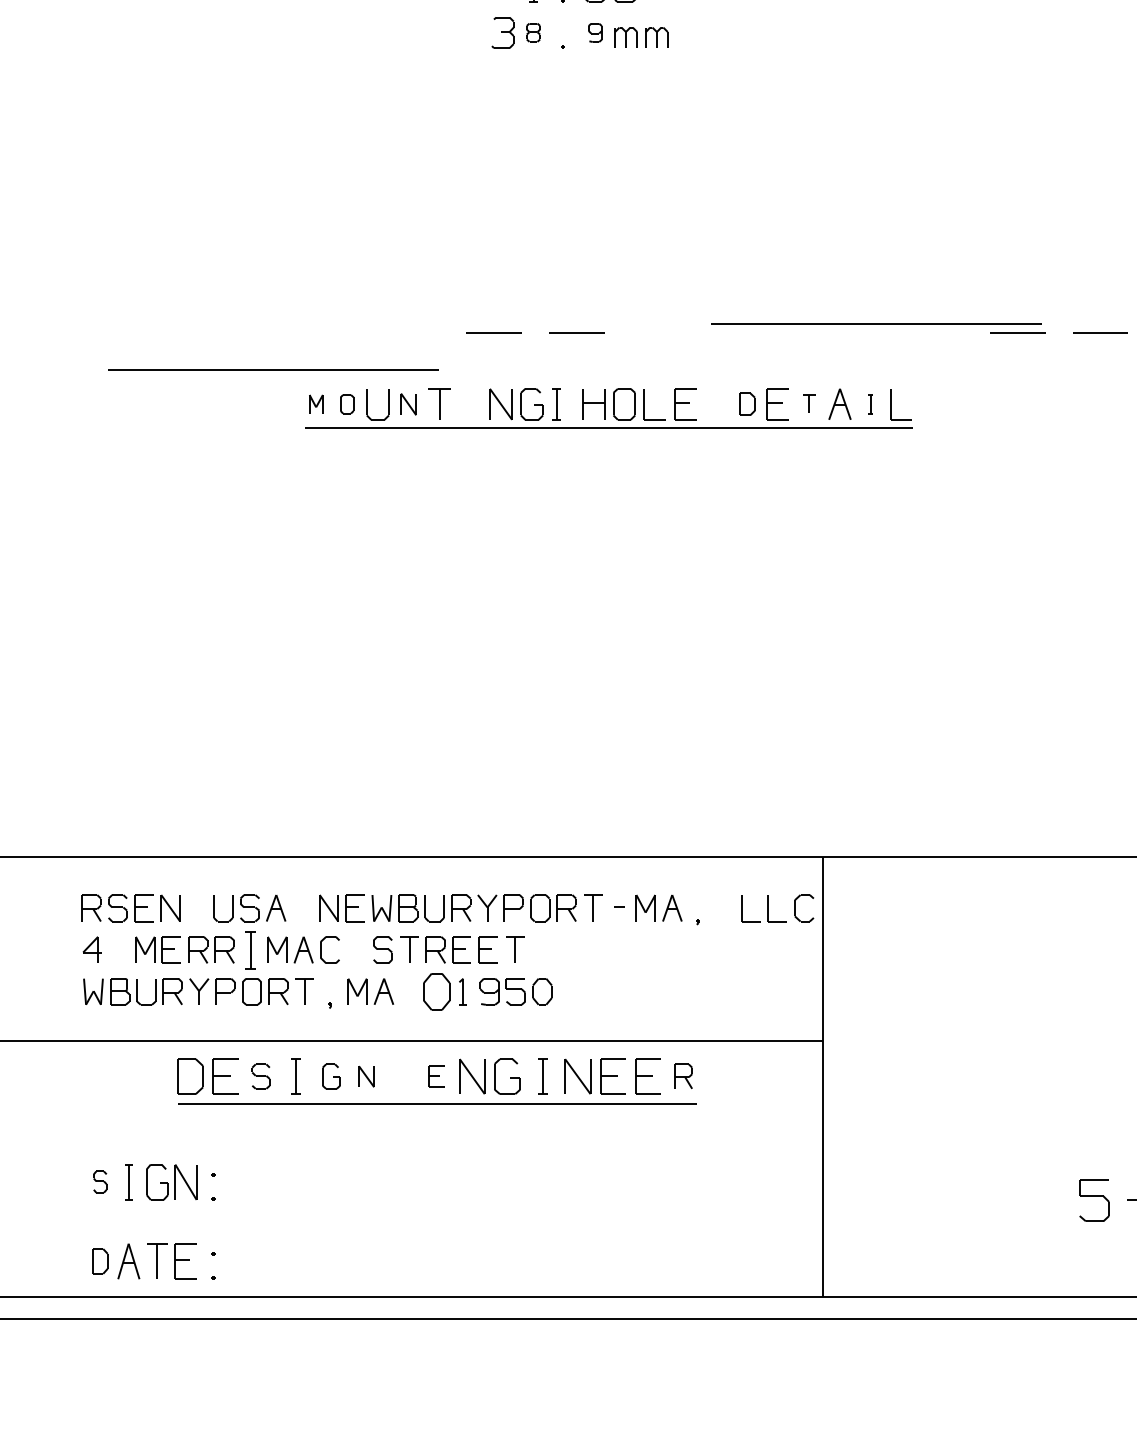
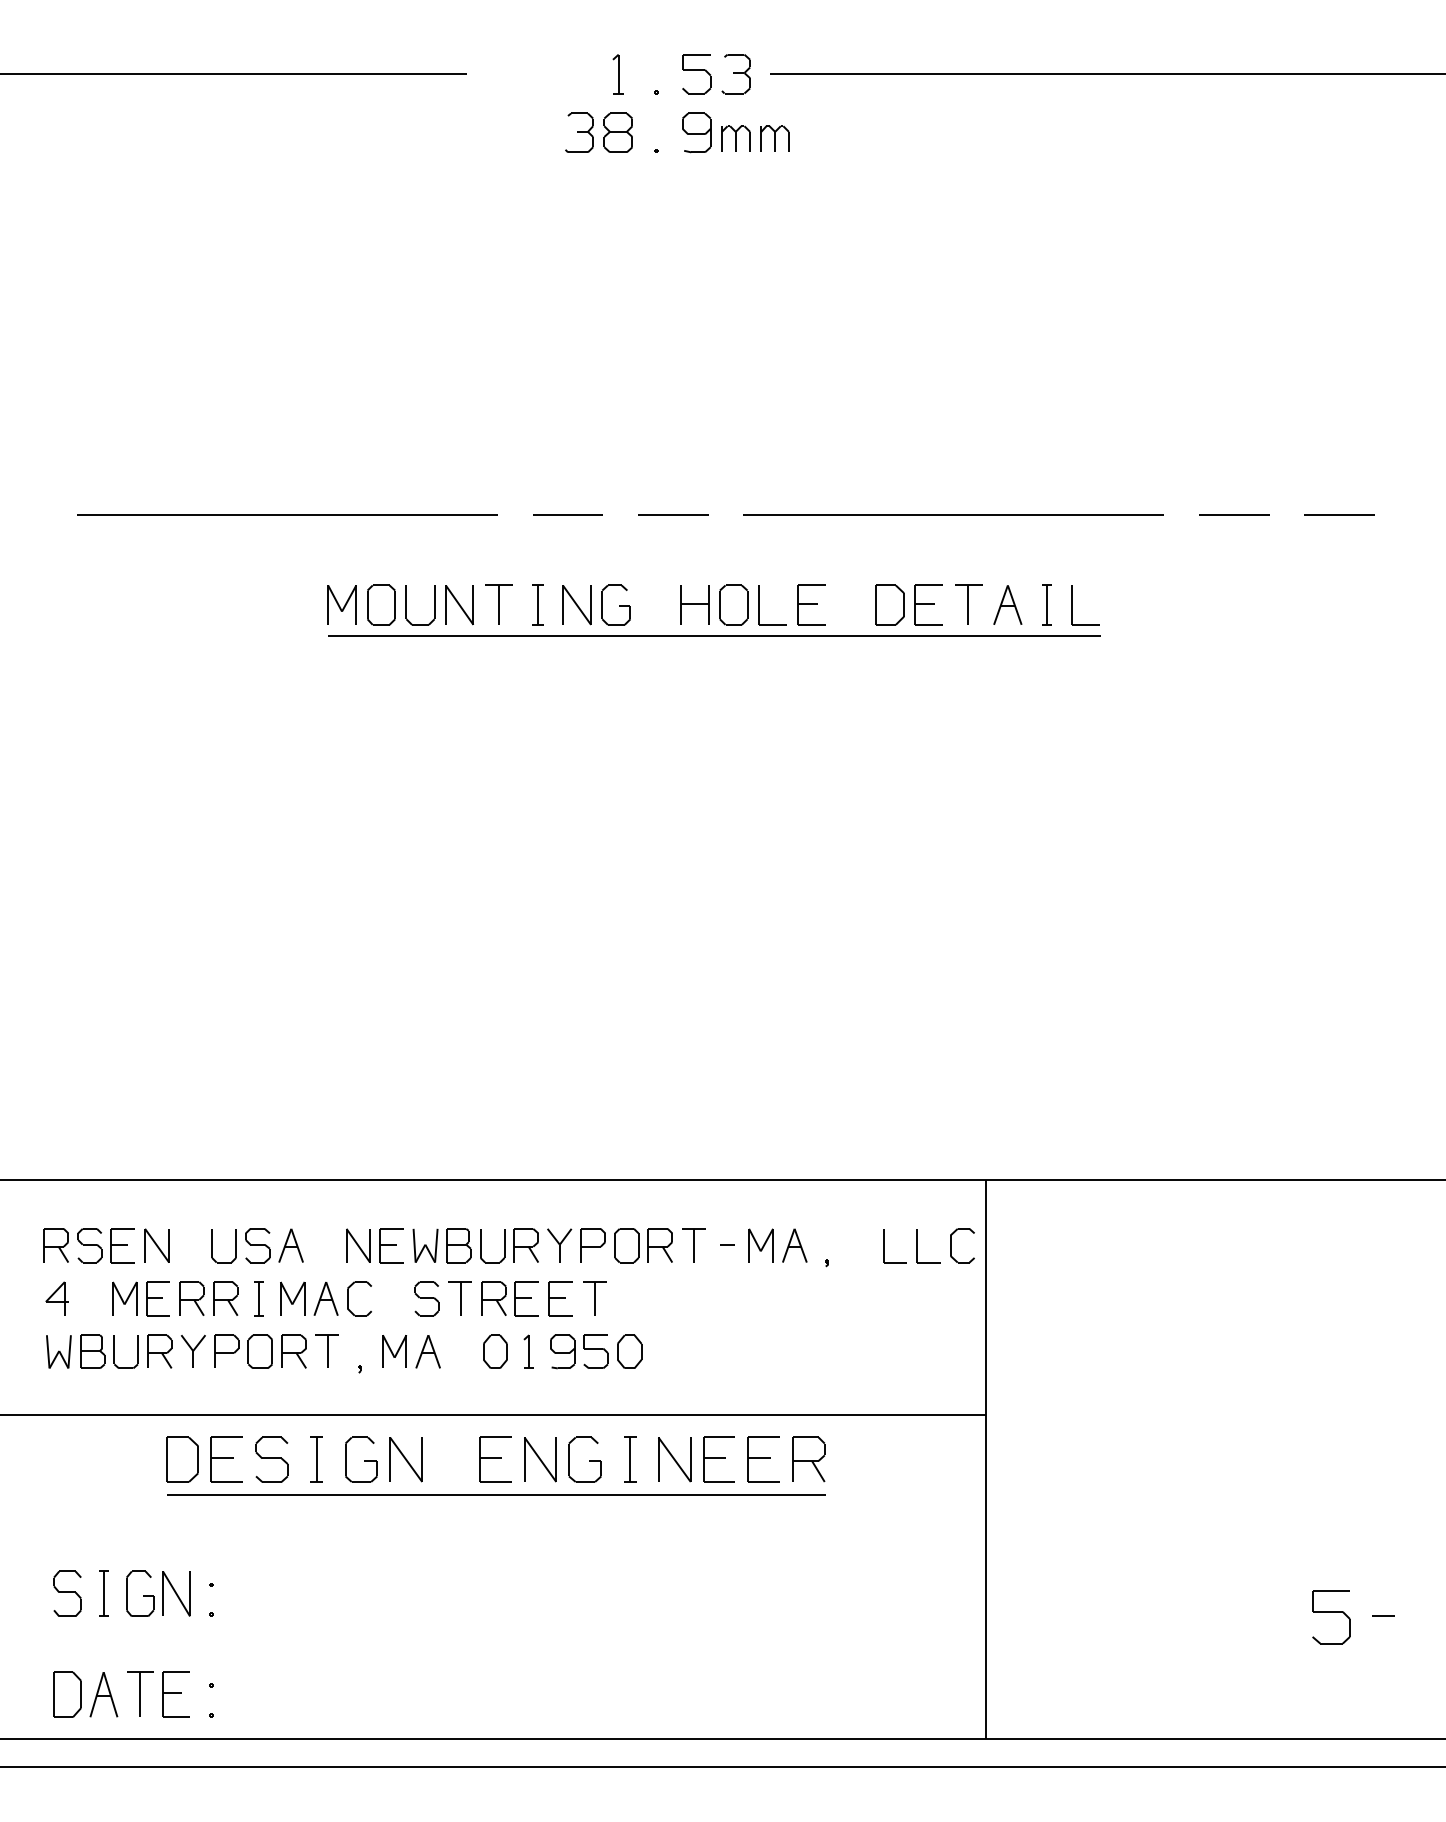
part: (532, 32) -> (617, 132), size x1.67
part: (595, 32) -> (696, 132), size x1.67
line: (875, 323) -> (953, 514), moved
line: (273, 369) -> (287, 514), moved
part: (315, 403) -> (341, 604), size x1.67
part: (347, 403) -> (381, 604), size x1.67
part: (556, 403) -> (537, 604), moved
part: (746, 403) -> (889, 604), size x1.43
part: (809, 403) -> (968, 604), size x1.67
part: (870, 403) -> (1046, 604), size x1.67
part: (408, 404) -> (459, 605), size x1.43
part: (250, 949) -> (258, 1298), size x0.71
part: (436, 991) -> (495, 1351), size x0.71
part: (260, 1076) -> (271, 1459), size x1.43
part: (331, 1076) -> (361, 1459), size x1.43
part: (366, 1076) -> (405, 1459), size x1.67
part: (436, 1076) -> (495, 1459), size x1.67
part: (683, 1076) -> (808, 1459), size x1.43
part: (100, 1181) -> (67, 1593), size x1.67
part: (100, 1261) -> (67, 1694), size x1.43

